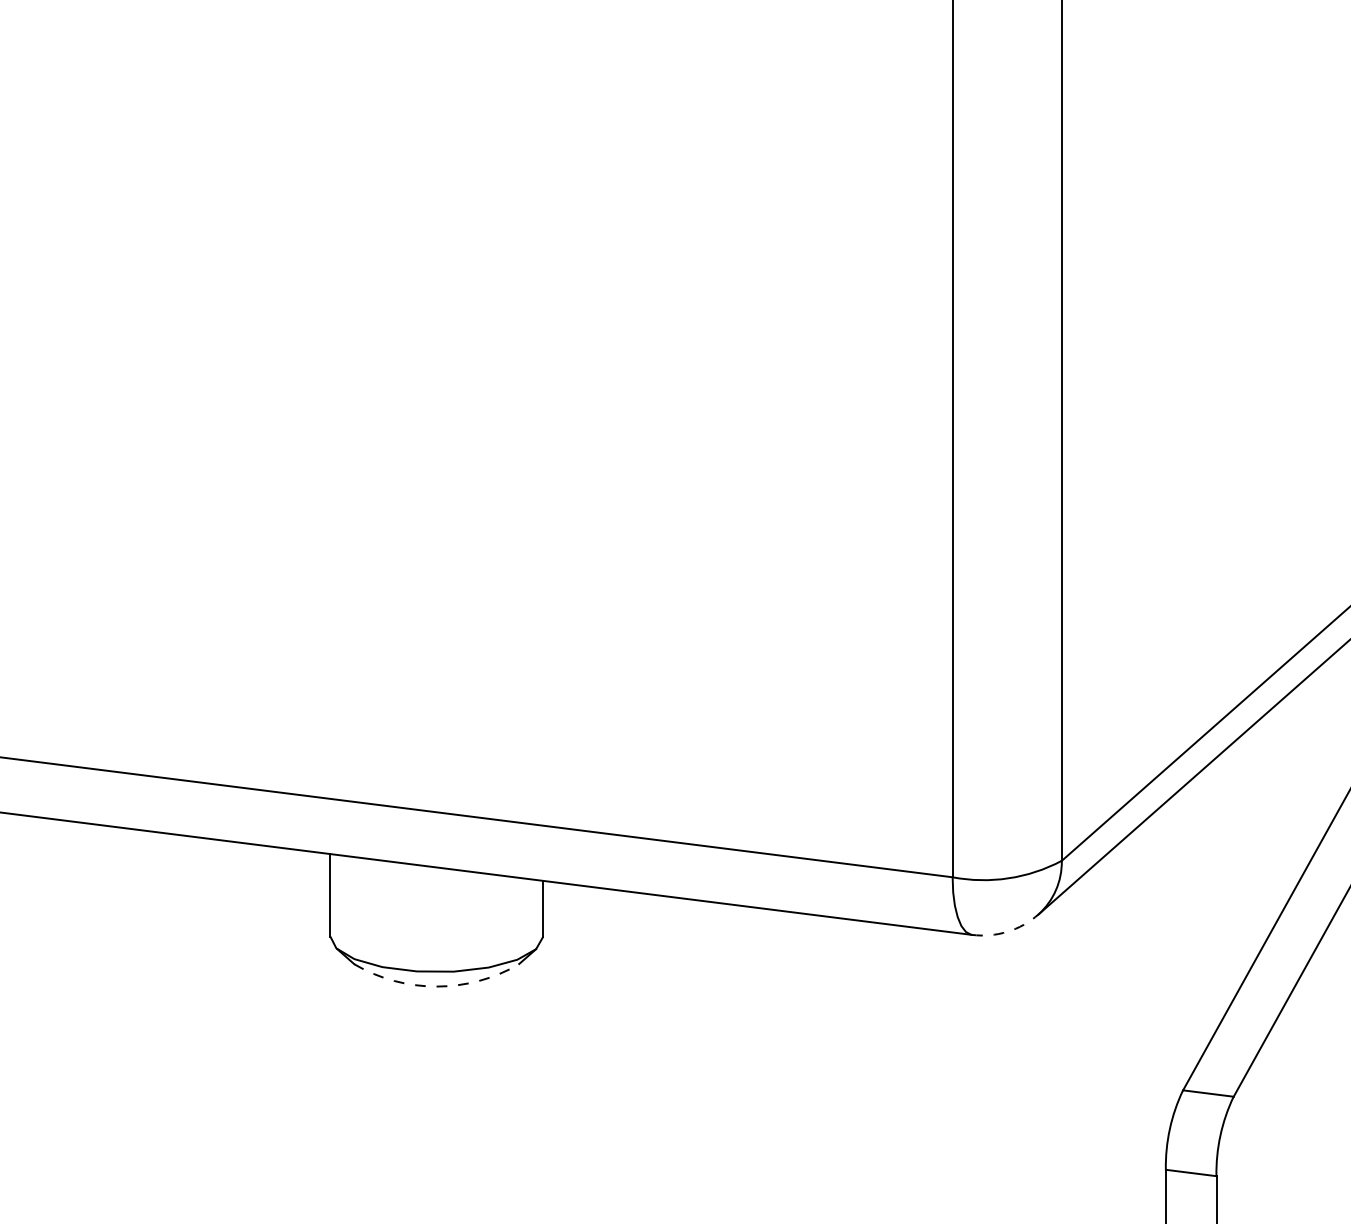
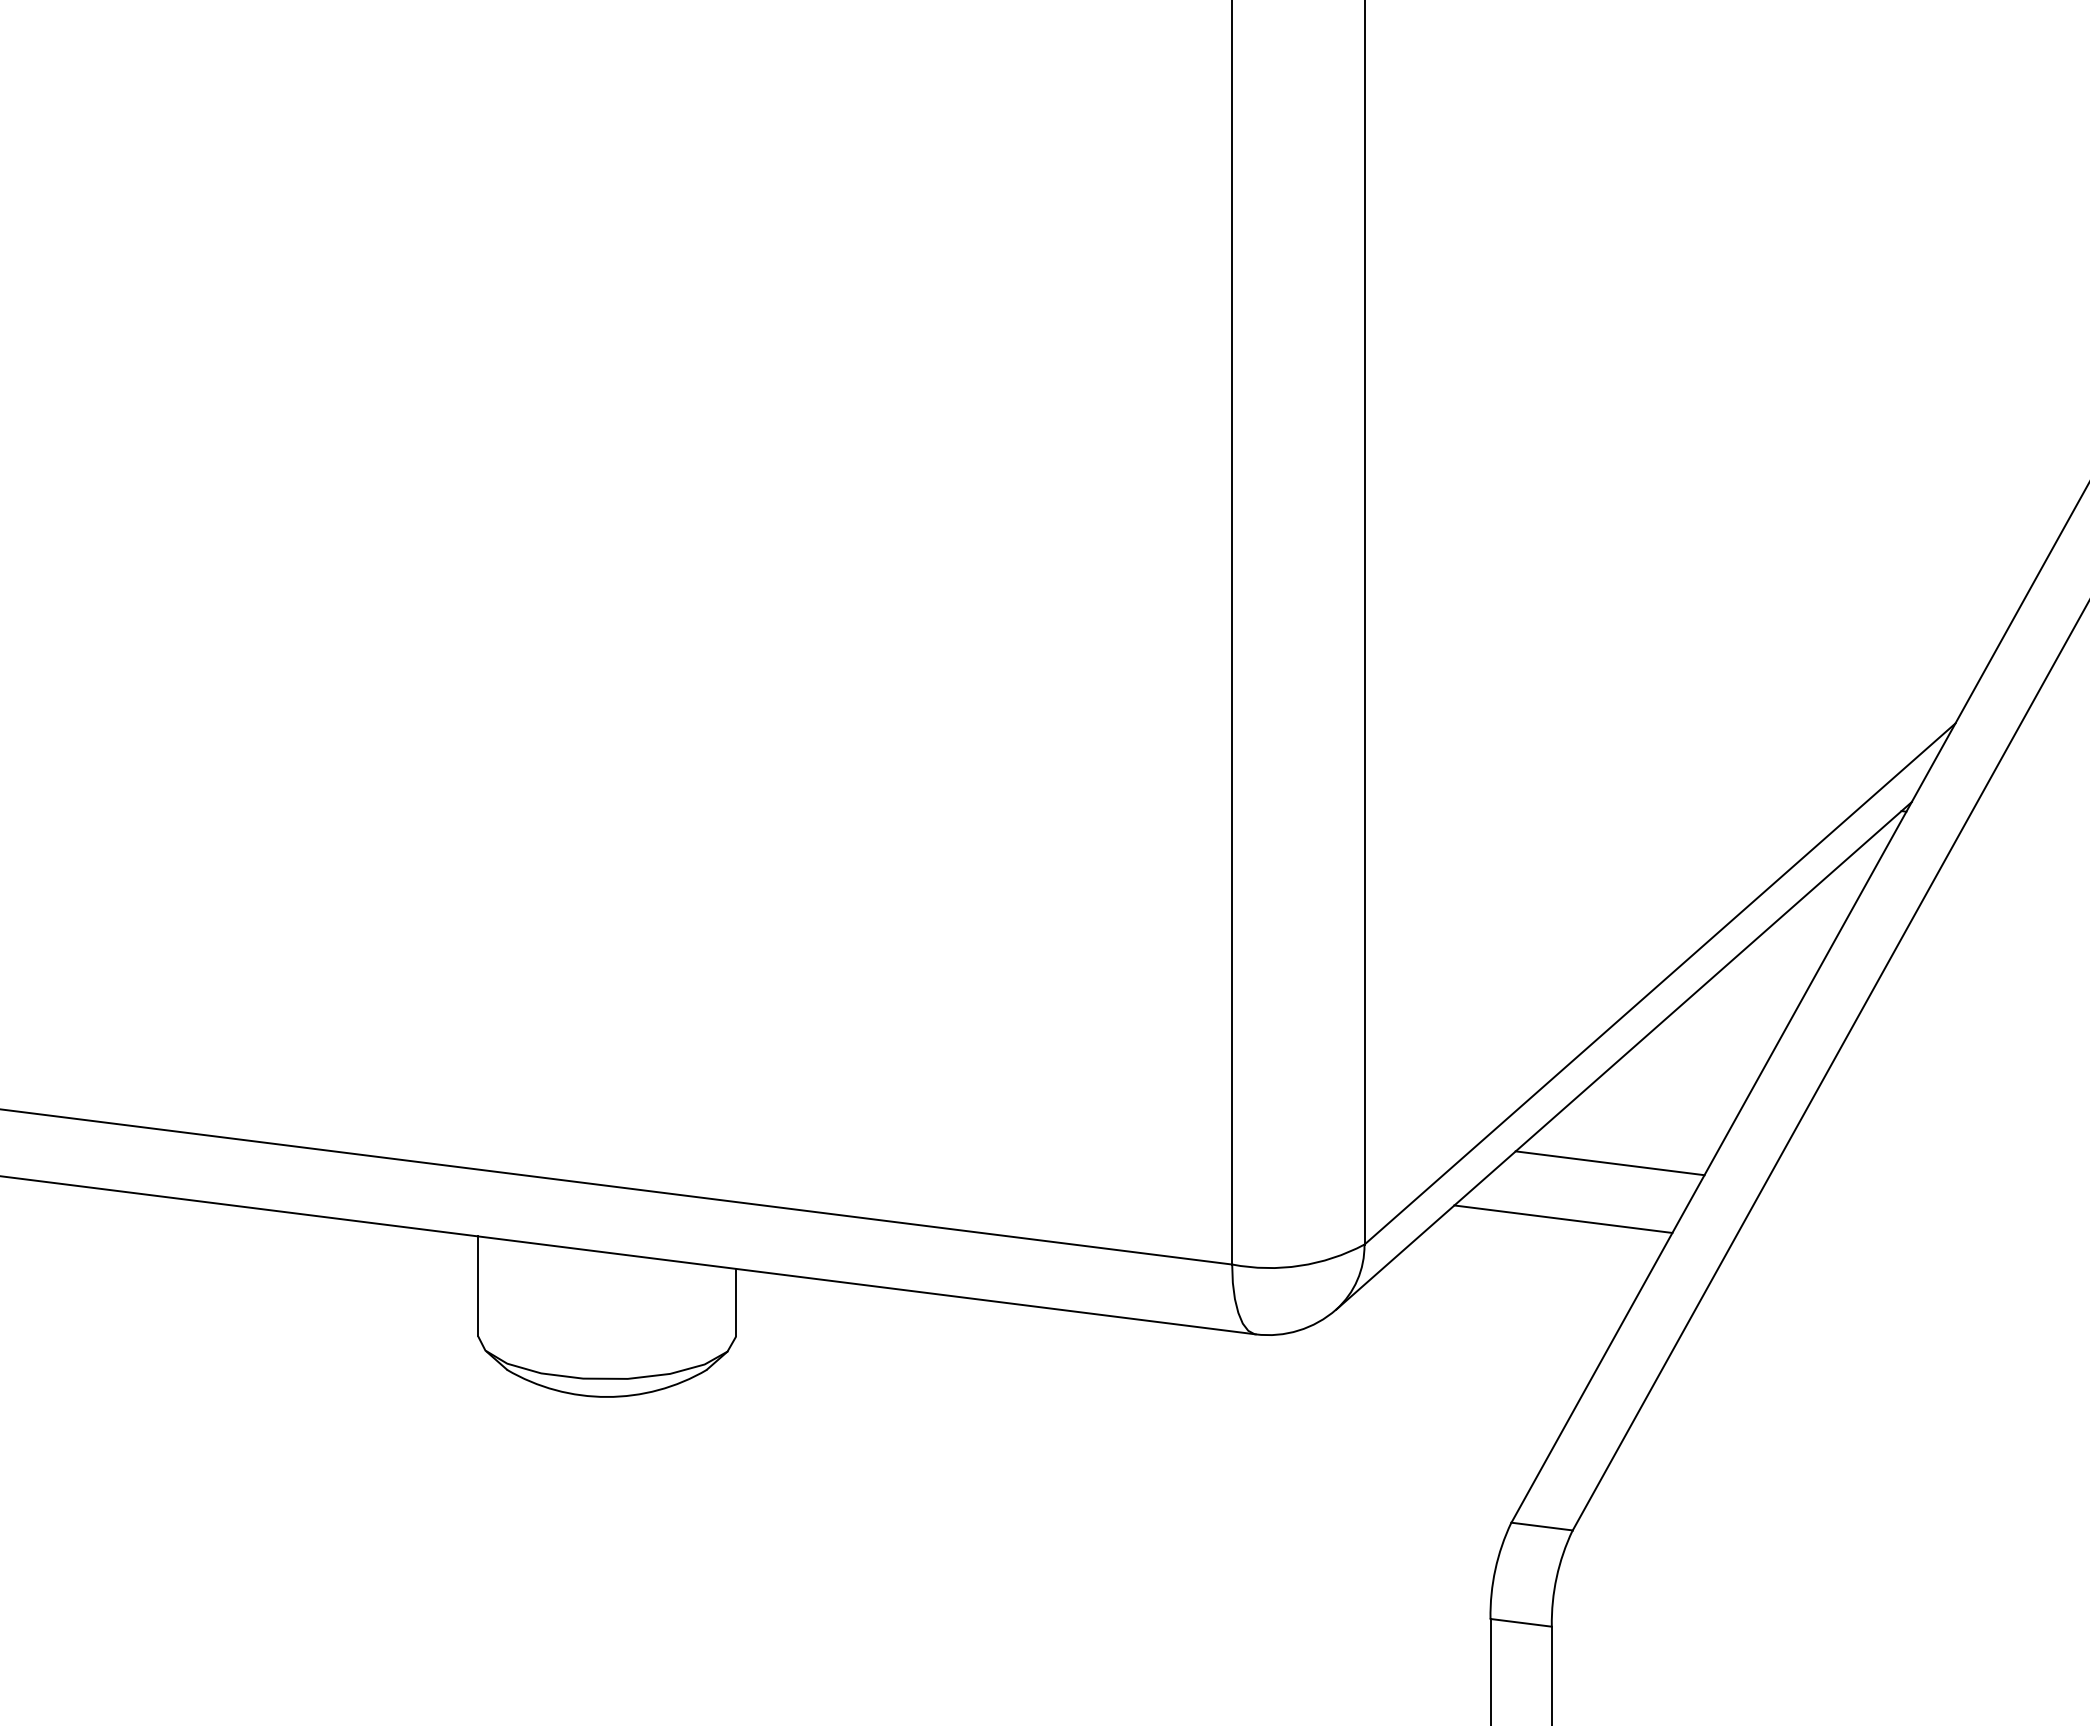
line: (1264, 793) -> (1609, 1163), added
line: (1226, 839) -> (1563, 1218), added
arc: (1007, 931) -> (1298, 1330), dashed -> solid
arc: (437, 986) -> (607, 1396), dashed -> solid

